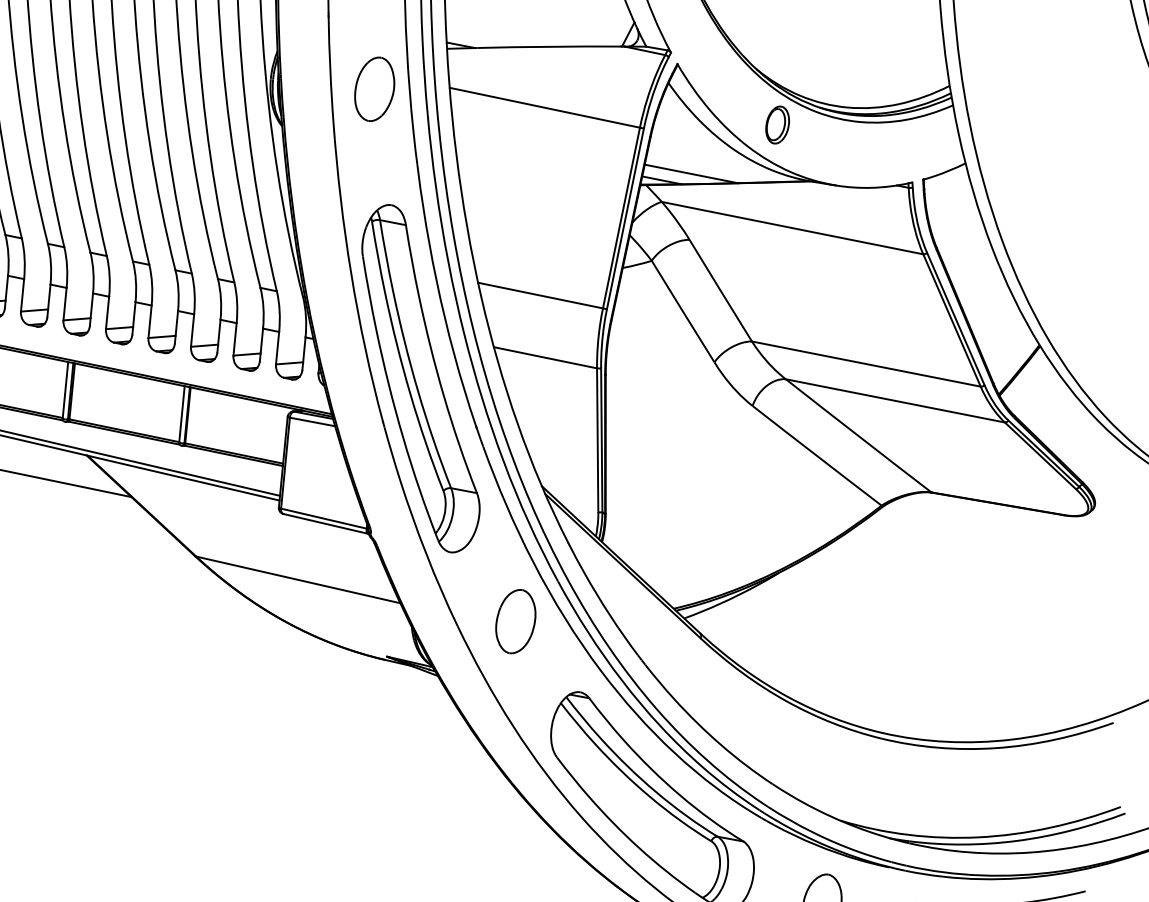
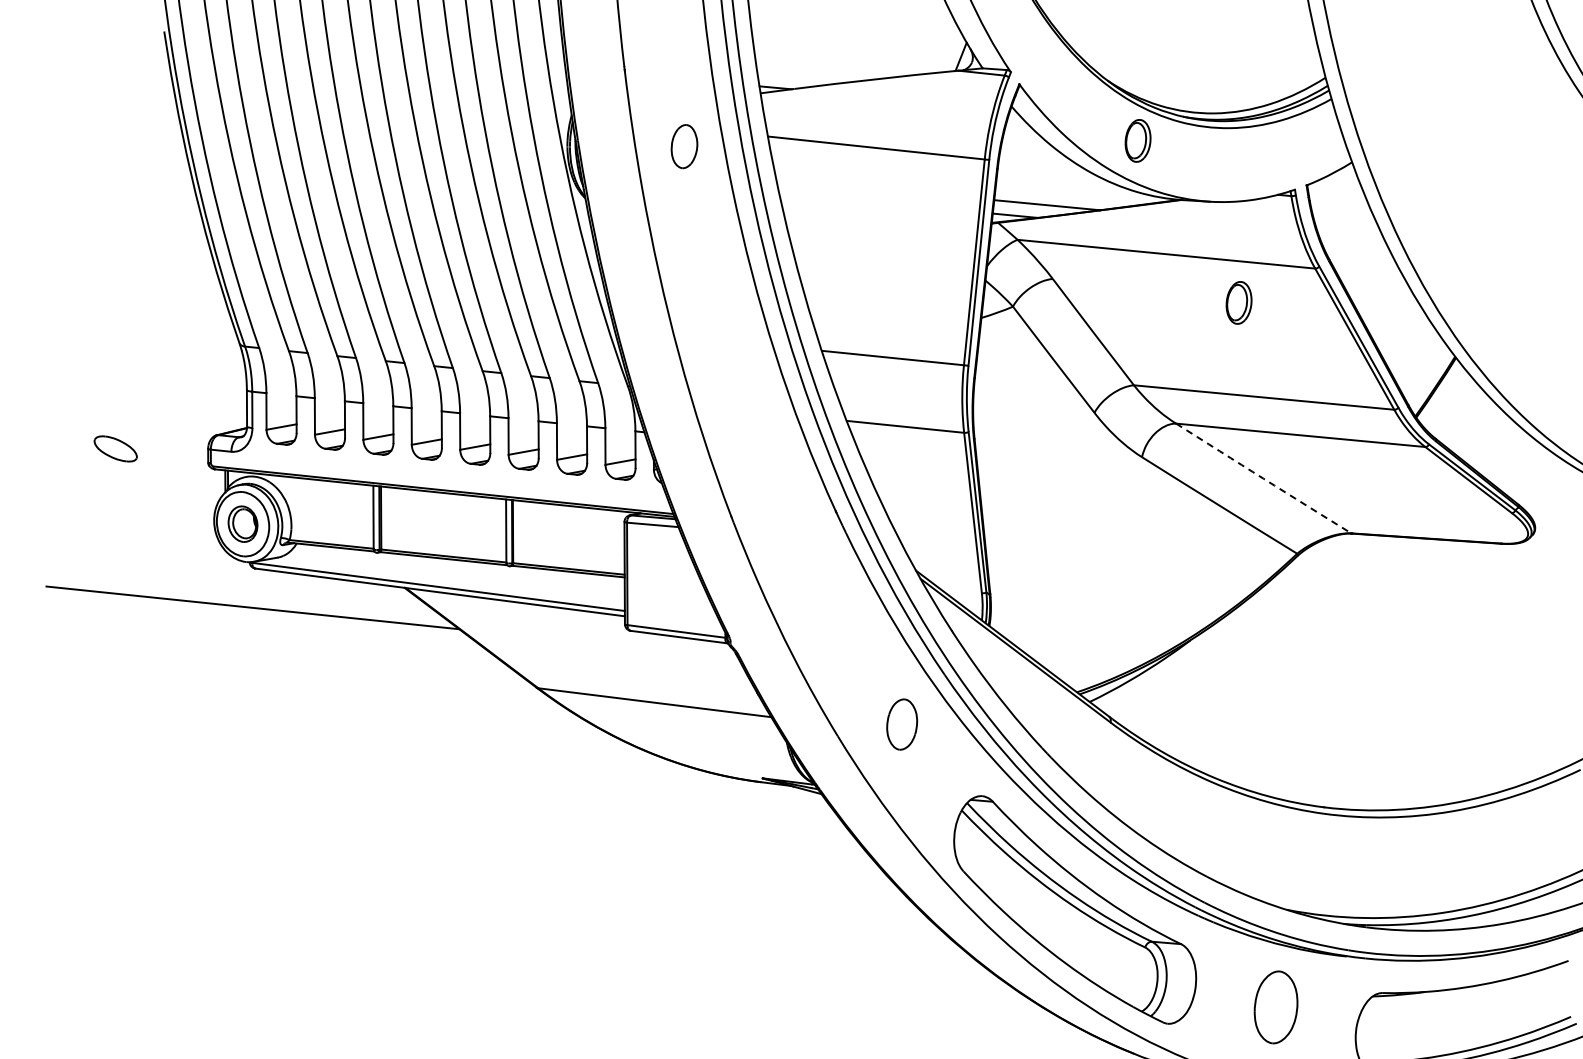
part: (374, 89) -> (684, 146), size x0.6
part: (852, 277) -> (1238, 302), added
part: (420, 378) -> (768, 464), removed
arc: (858, 435) -> (1263, 478), solid -> dashed
part: (515, 621) -> (901, 724), size x0.7

